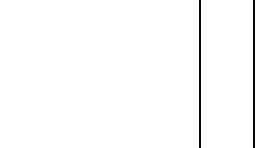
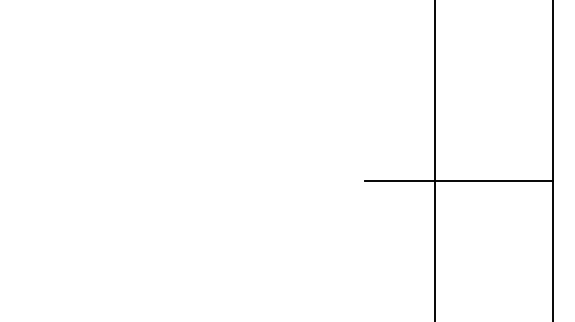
line: (210, 83) -> (458, 181), added

